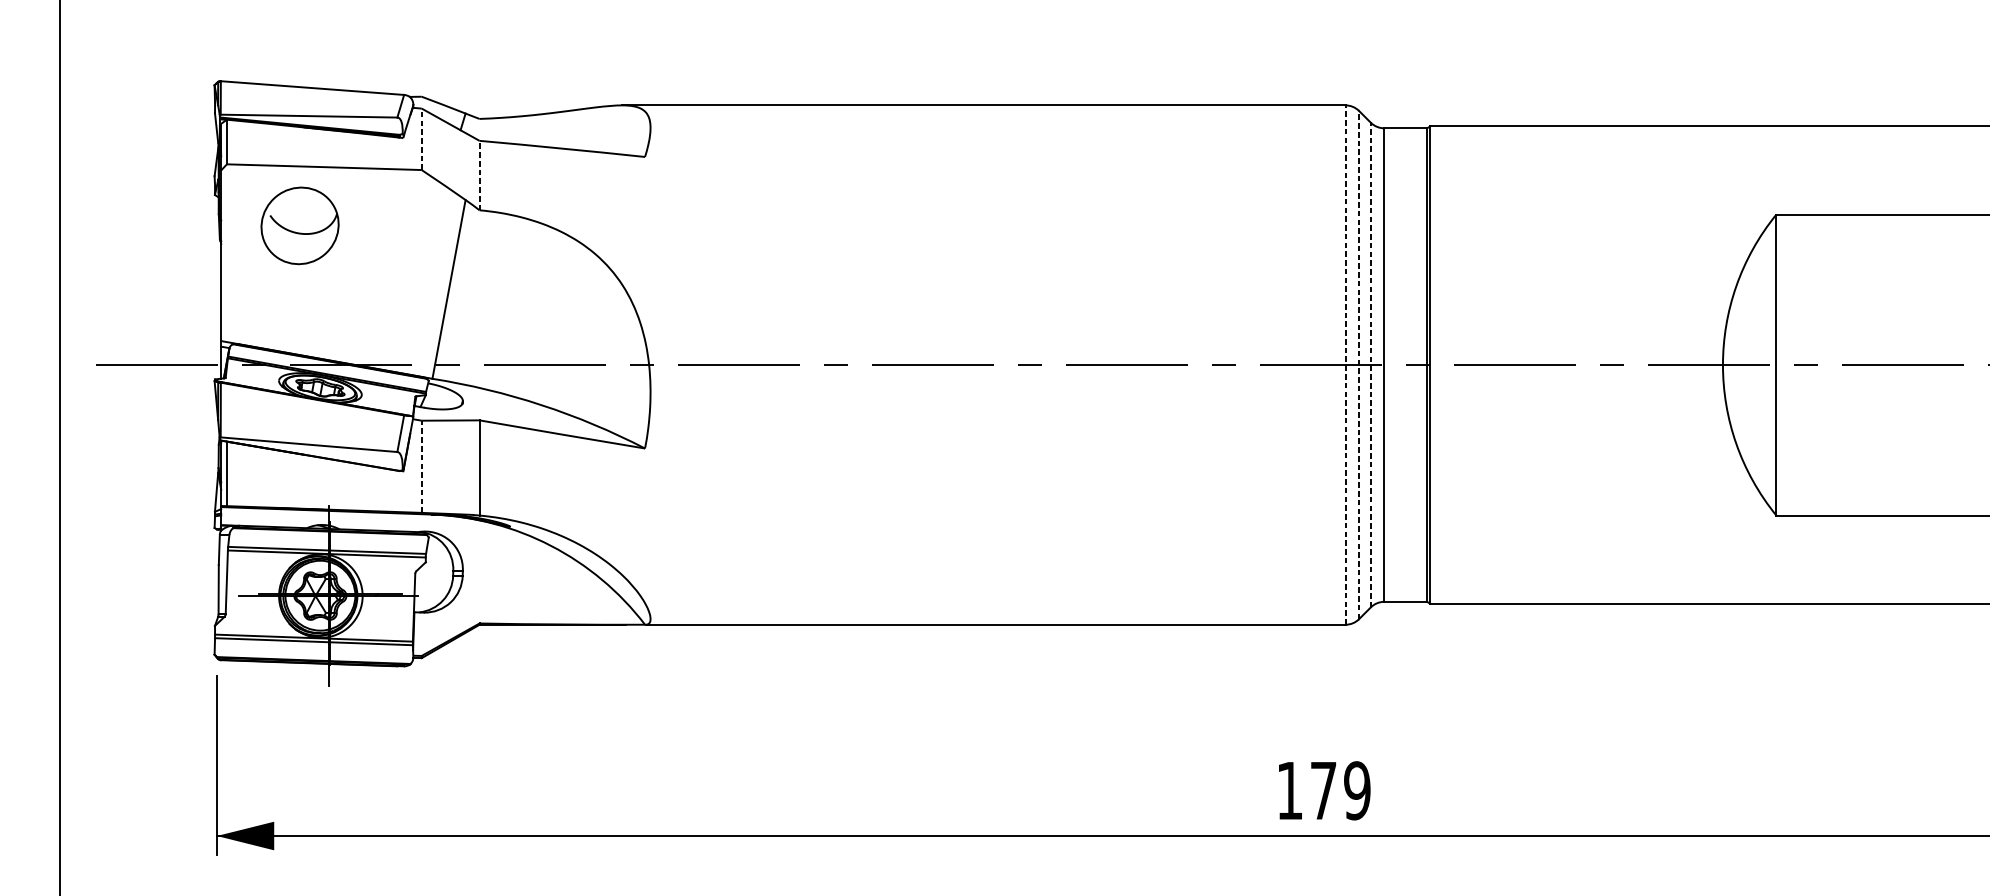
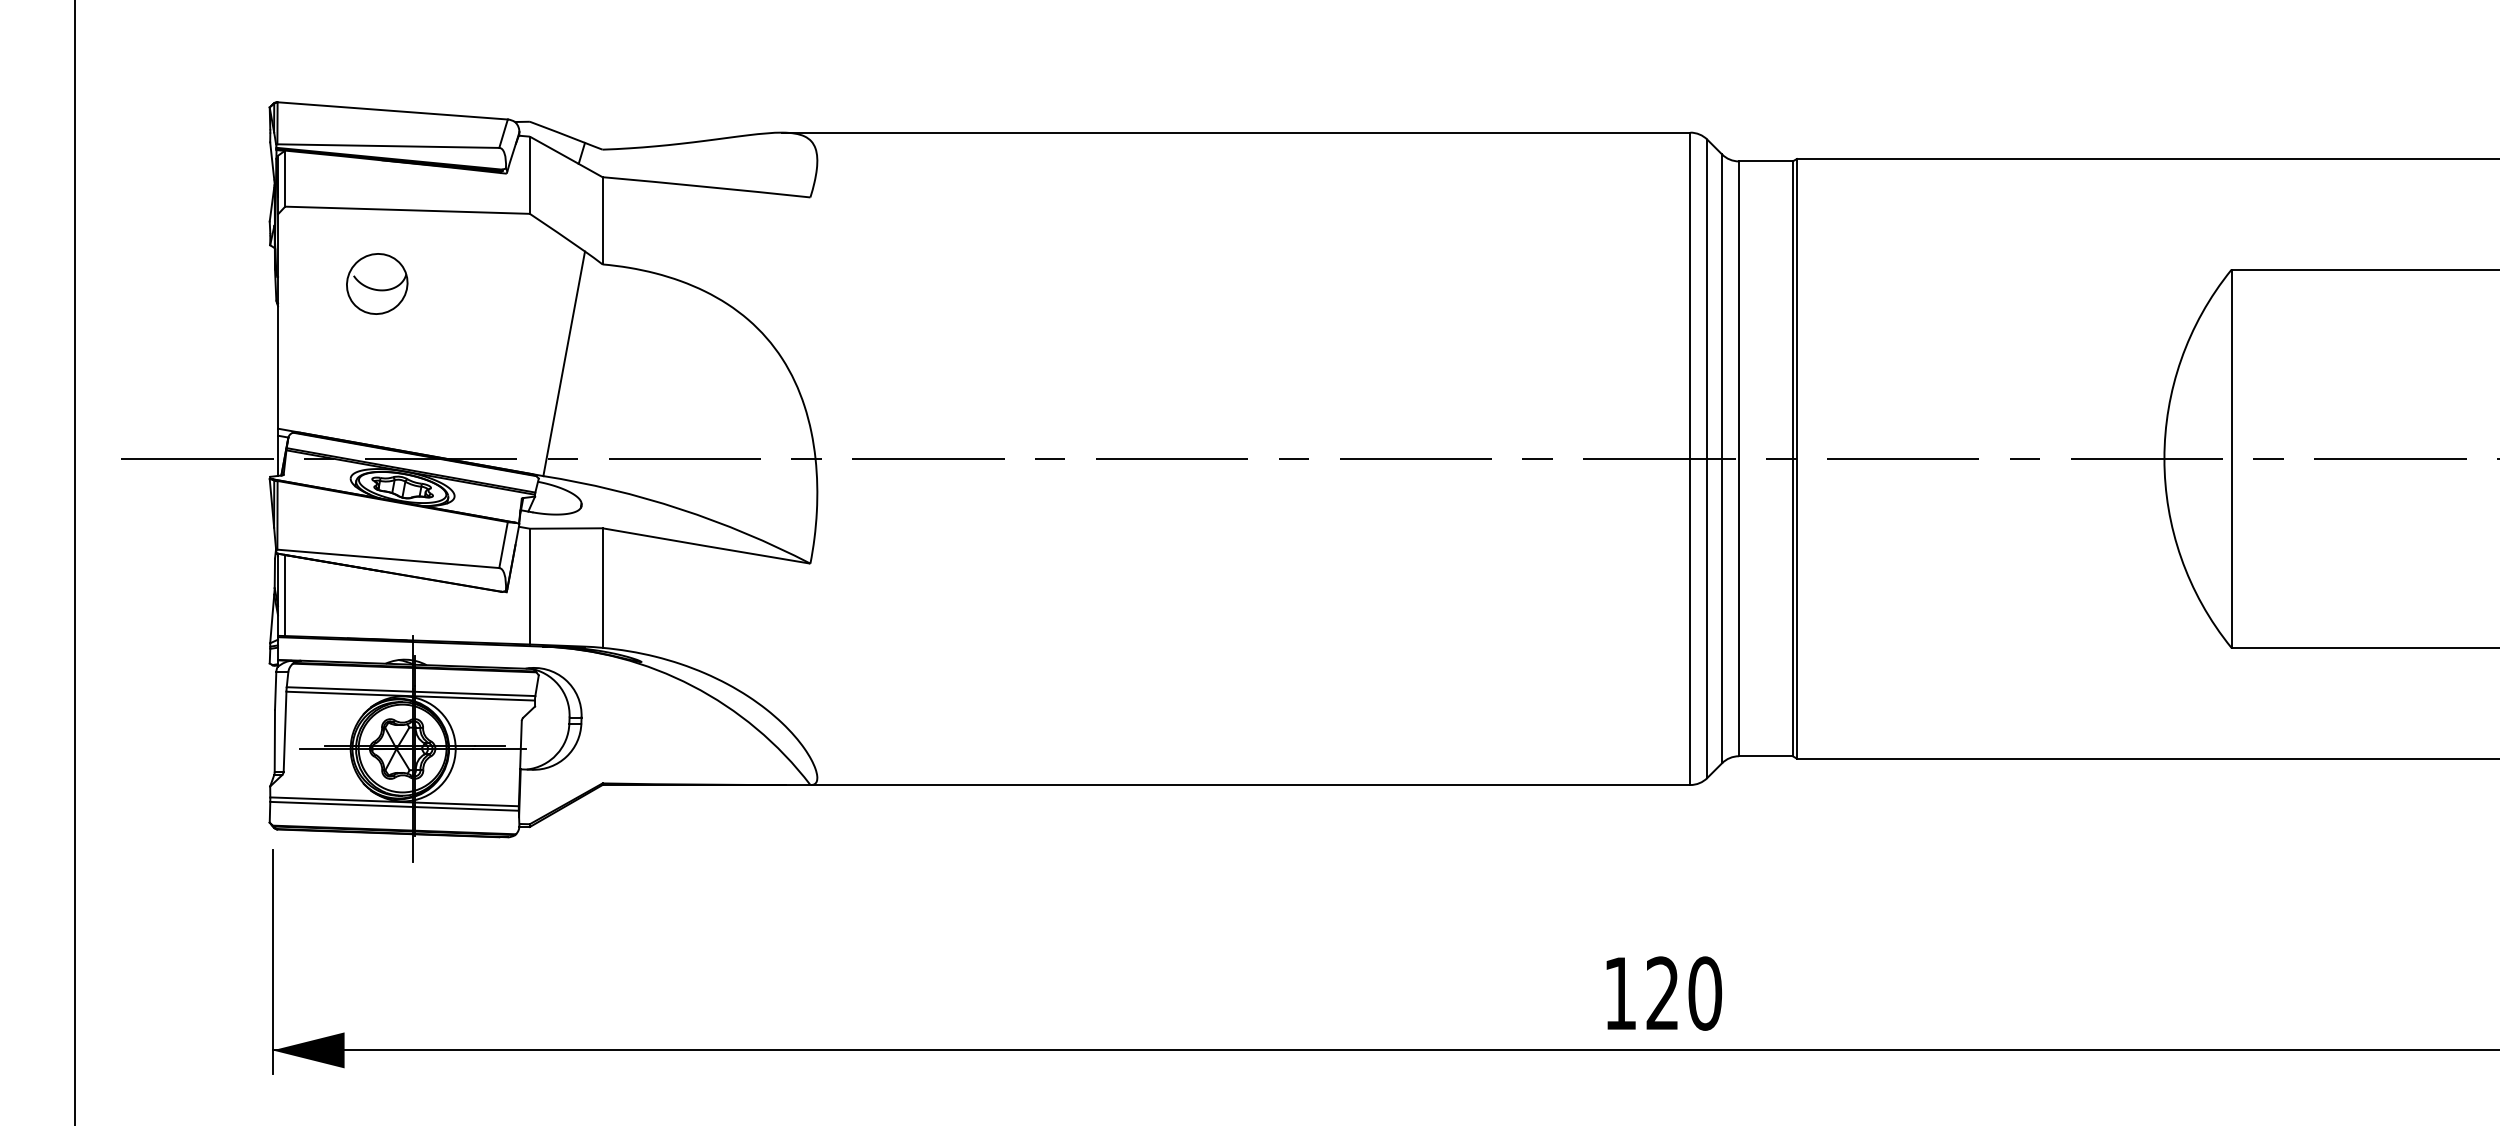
line: (421, 139) -> (529, 175), dashed -> solid
line: (479, 175) -> (602, 220), dashed -> solid
part: (300, 225) -> (377, 283), size x0.62
line: (1345, 364) -> (1690, 458), dashed -> solid
line: (1359, 364) -> (1707, 458), dashed -> solid
line: (1371, 364) -> (1722, 458), dashed -> solid
line: (421, 466) -> (529, 586), dashed -> solid
text: (1340, 790) -> (1684, 993), 179 -> 120

